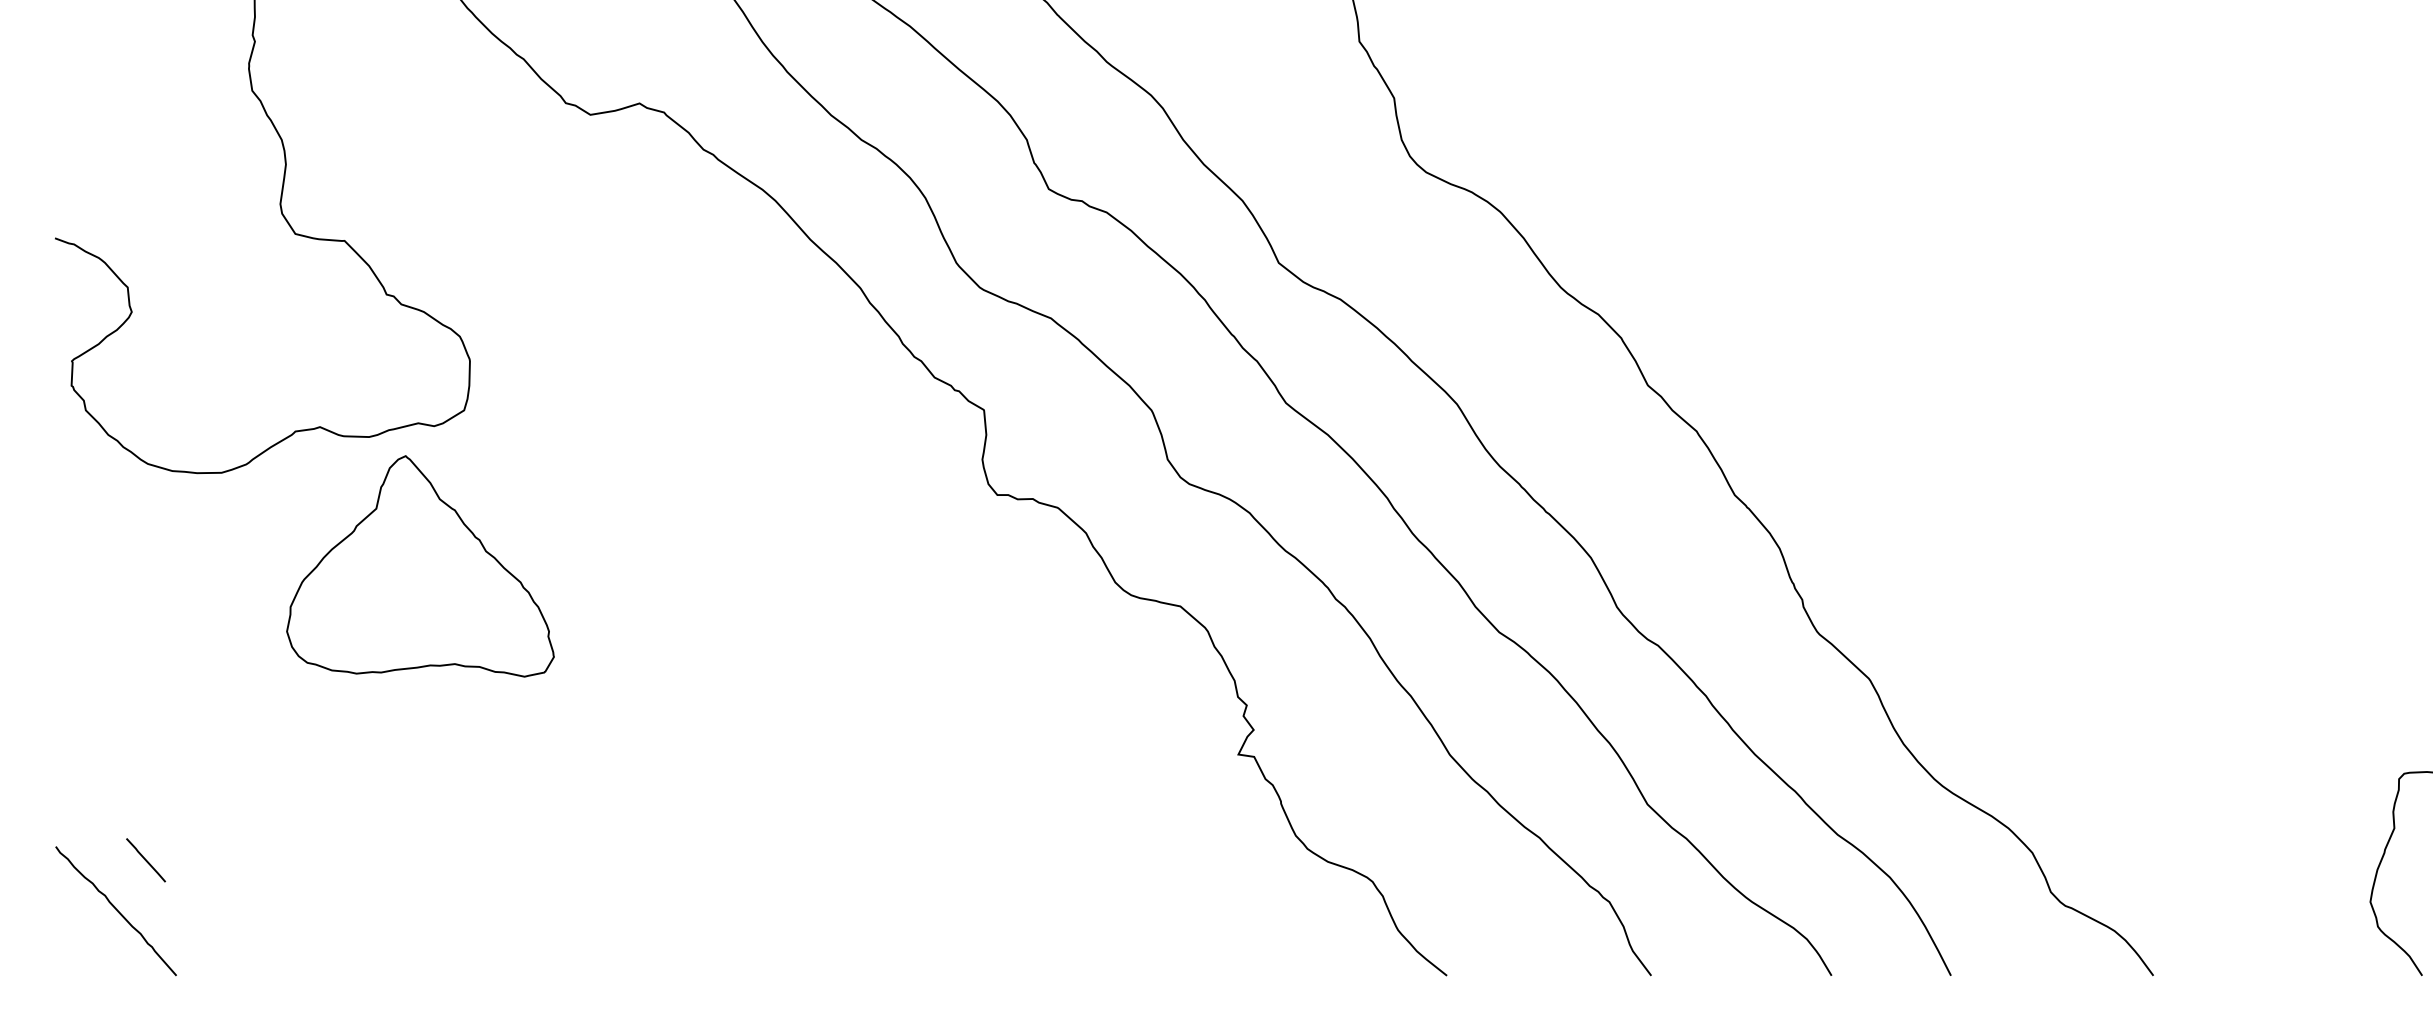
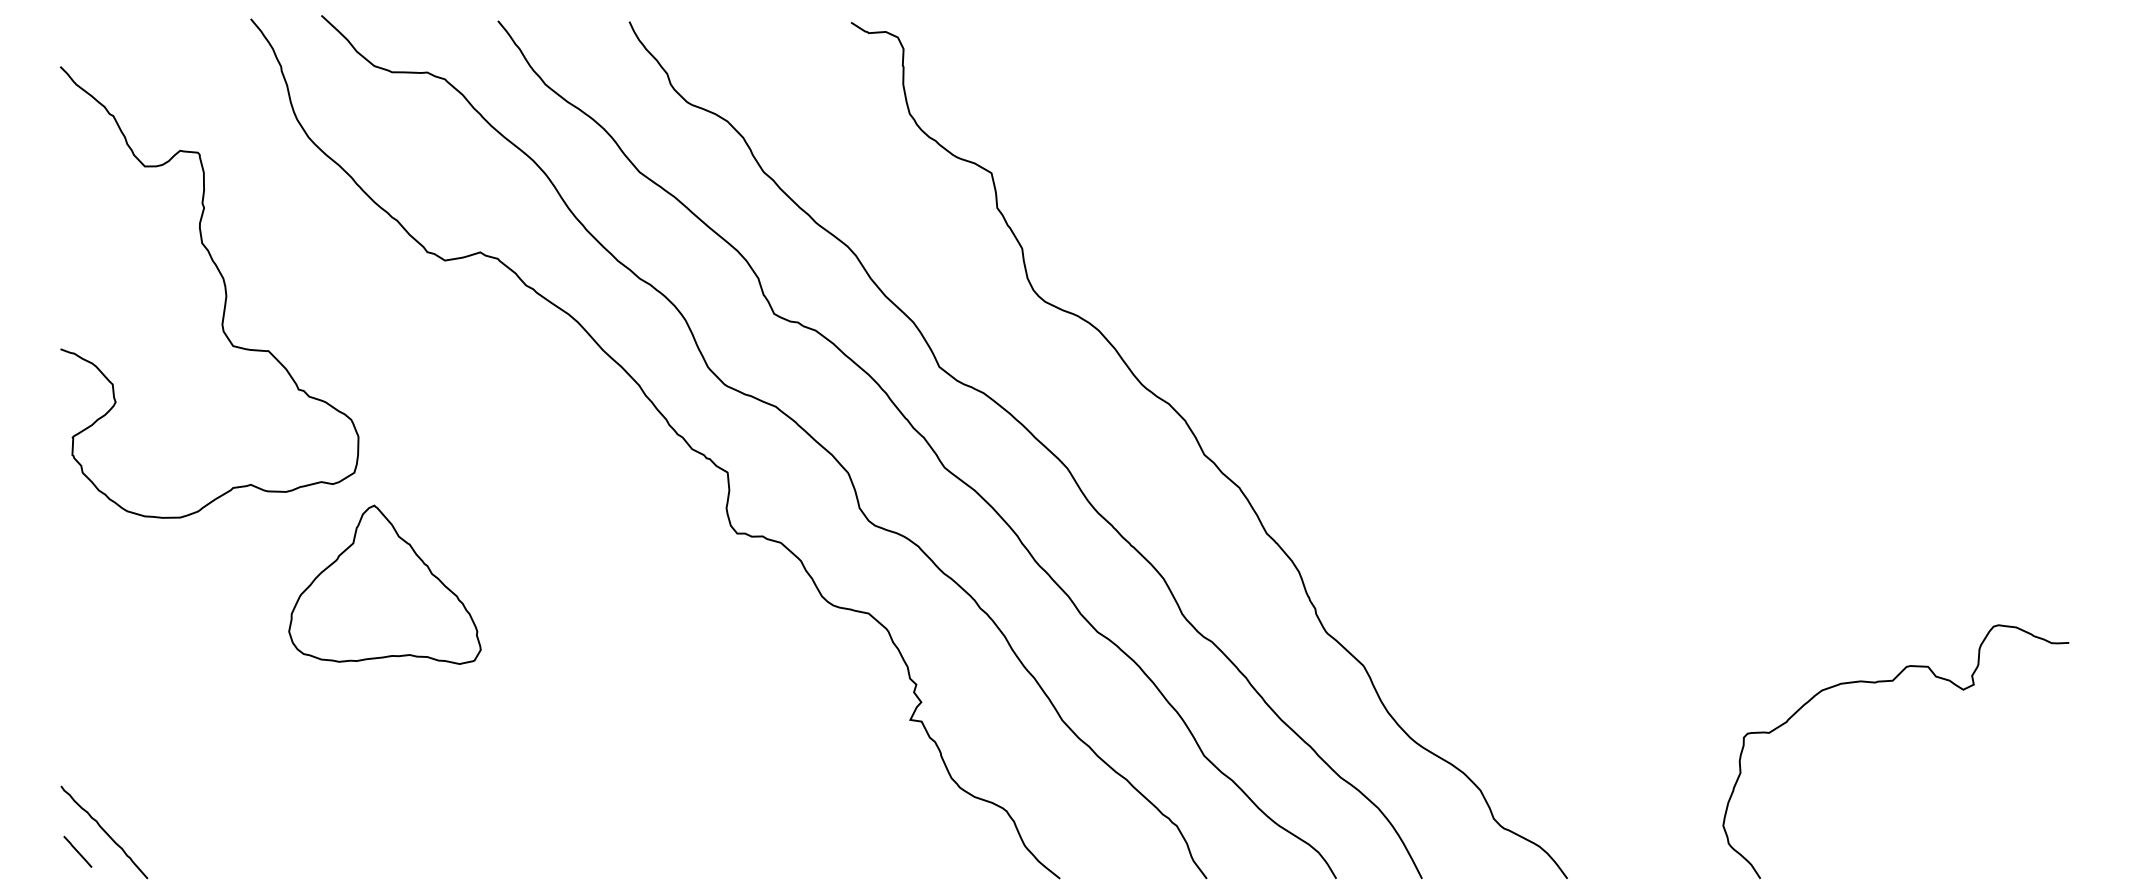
part: (419, 565) -> (384, 584), moved
line: (145, 859) -> (77, 851), moved

